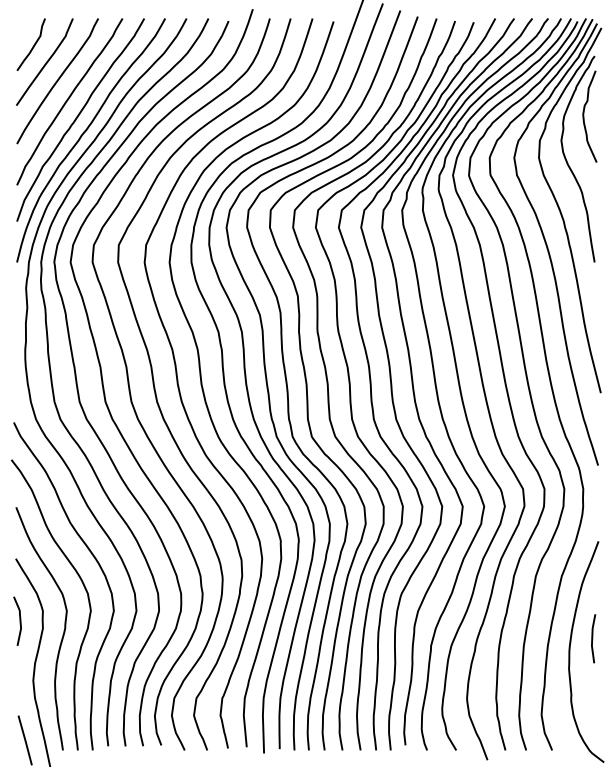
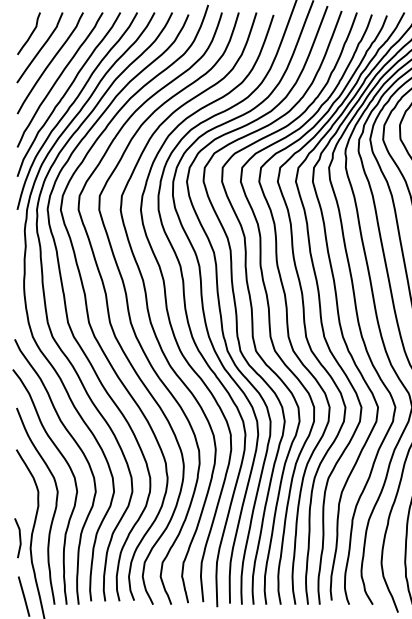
curve: (19, 620) -> (19, 537), moved

